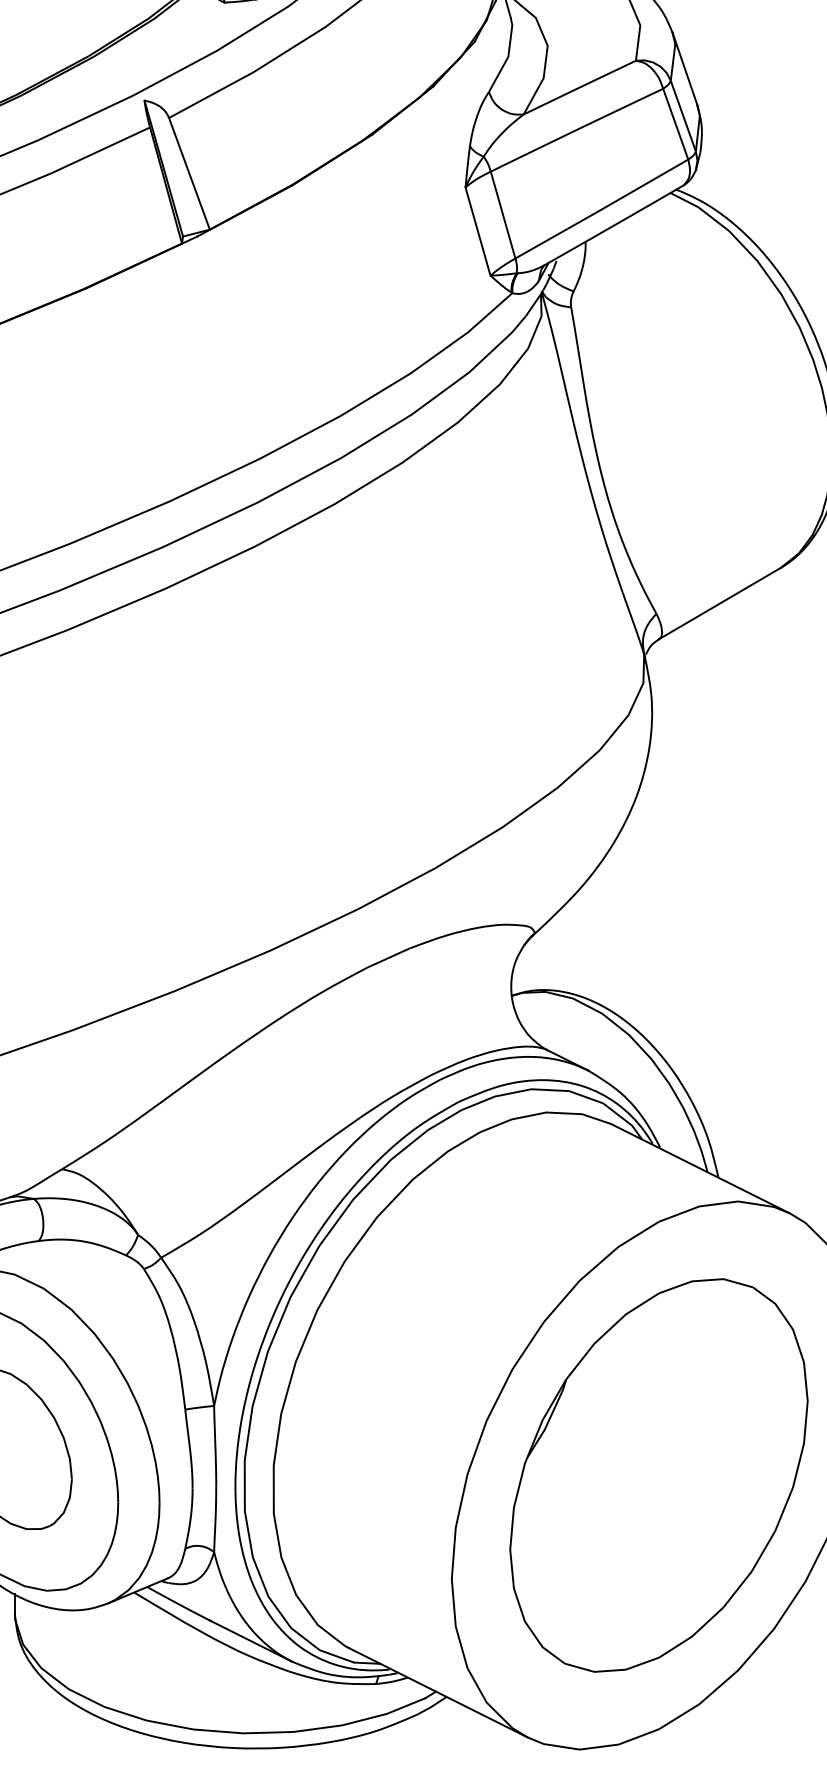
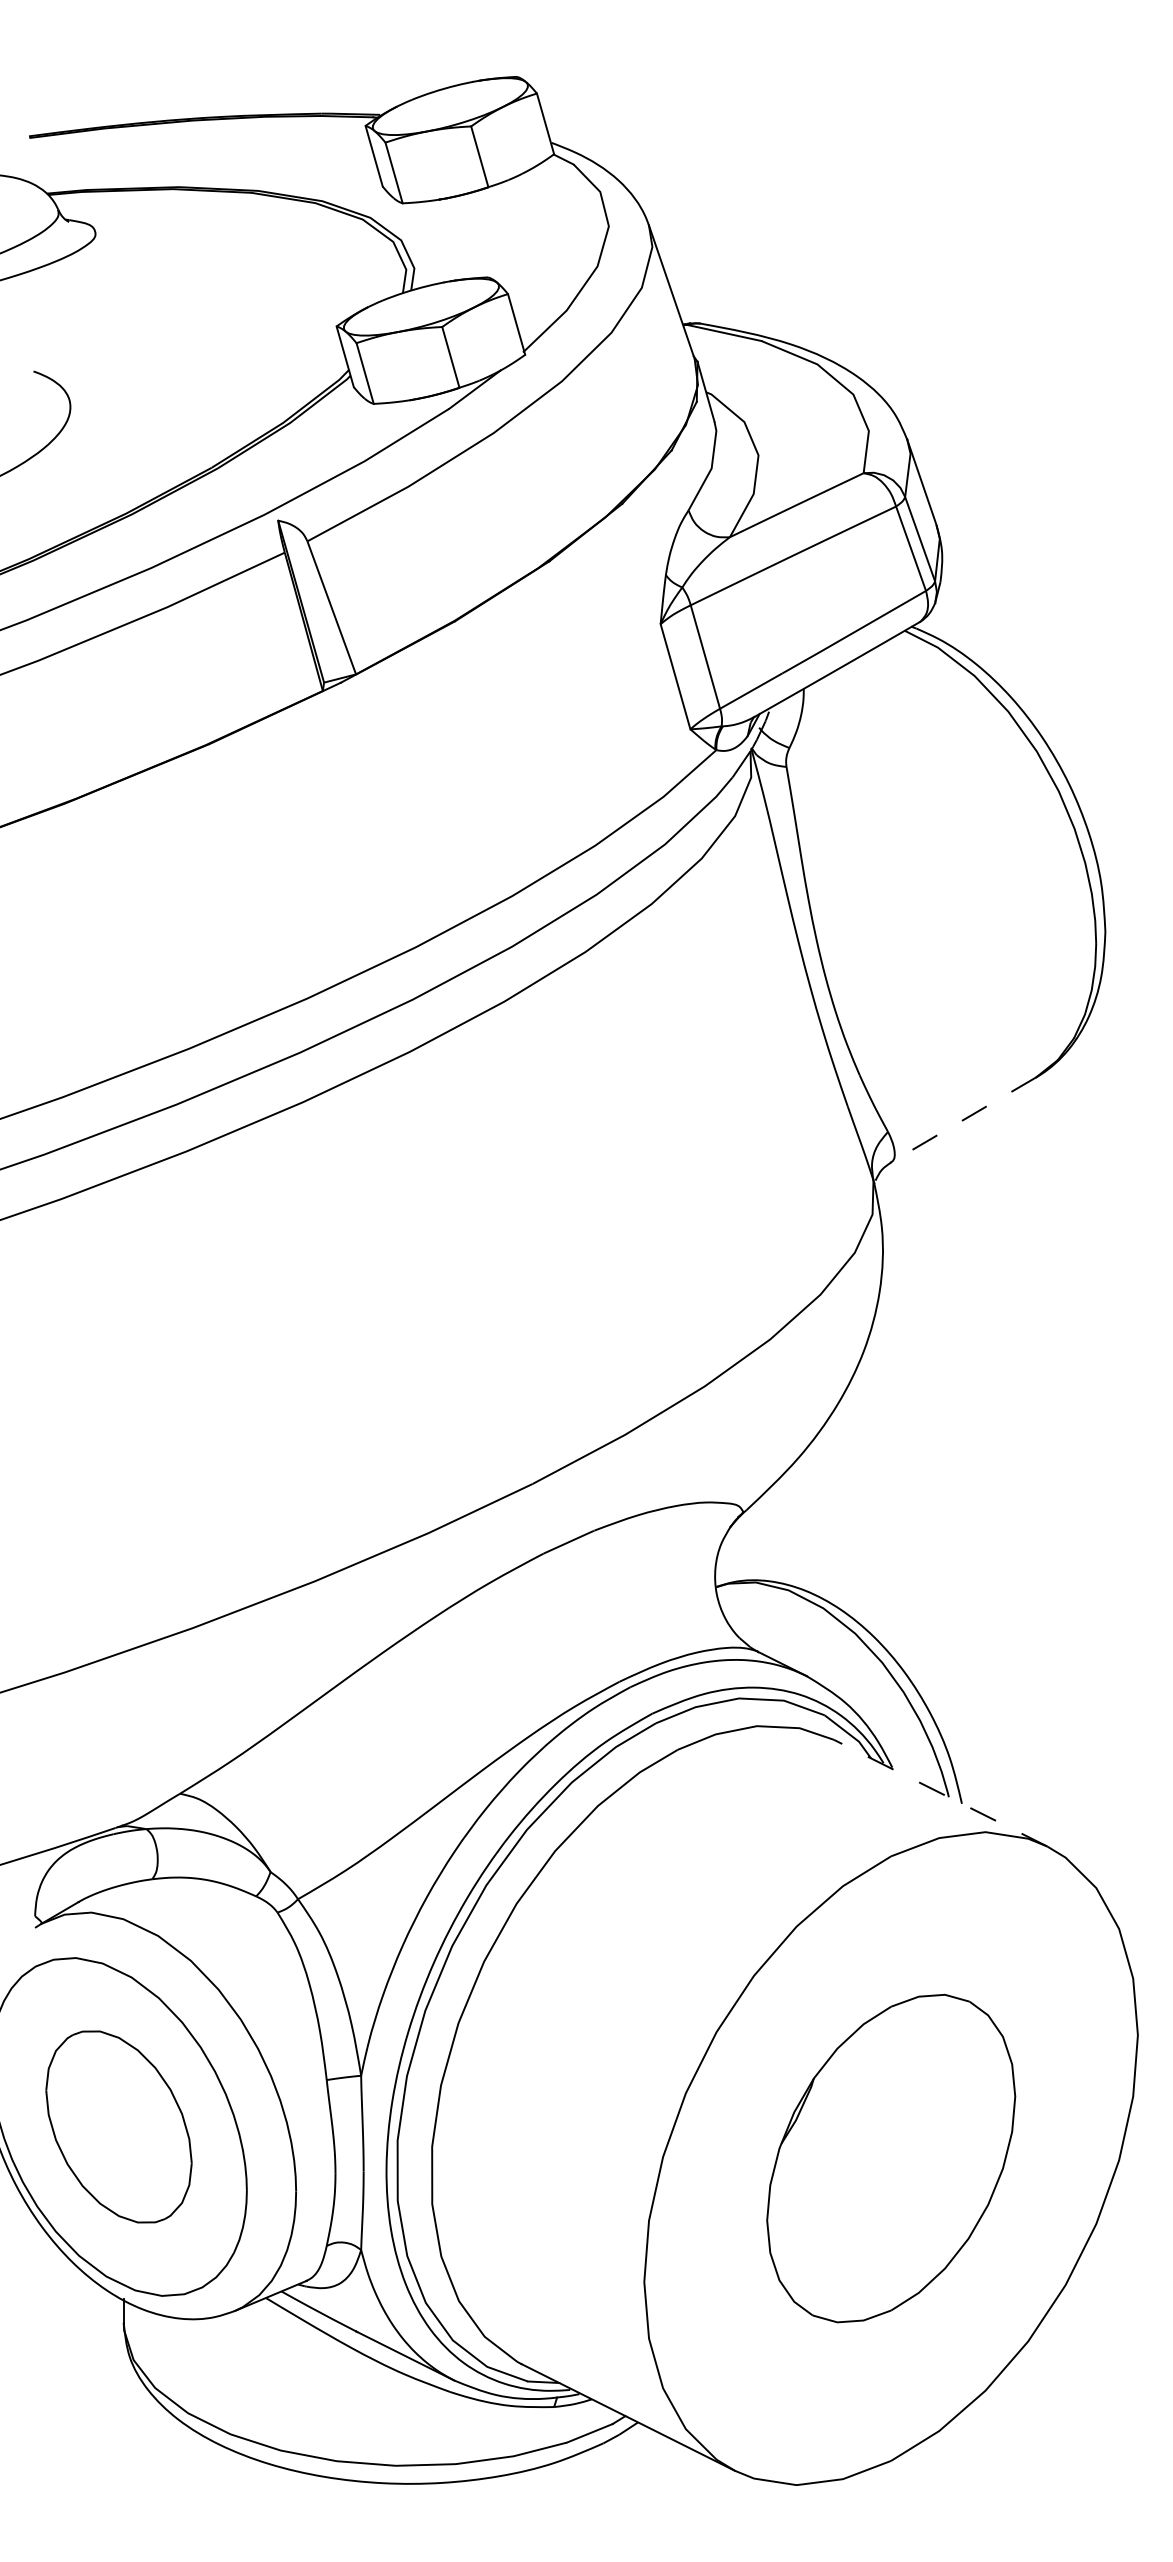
line: (719, 604) -> (963, 1120), solid -> dashed
line: (700, 1168) -> (940, 1792), solid -> dashed
part: (659, 1475) -> (891, 2158), size x0.7

